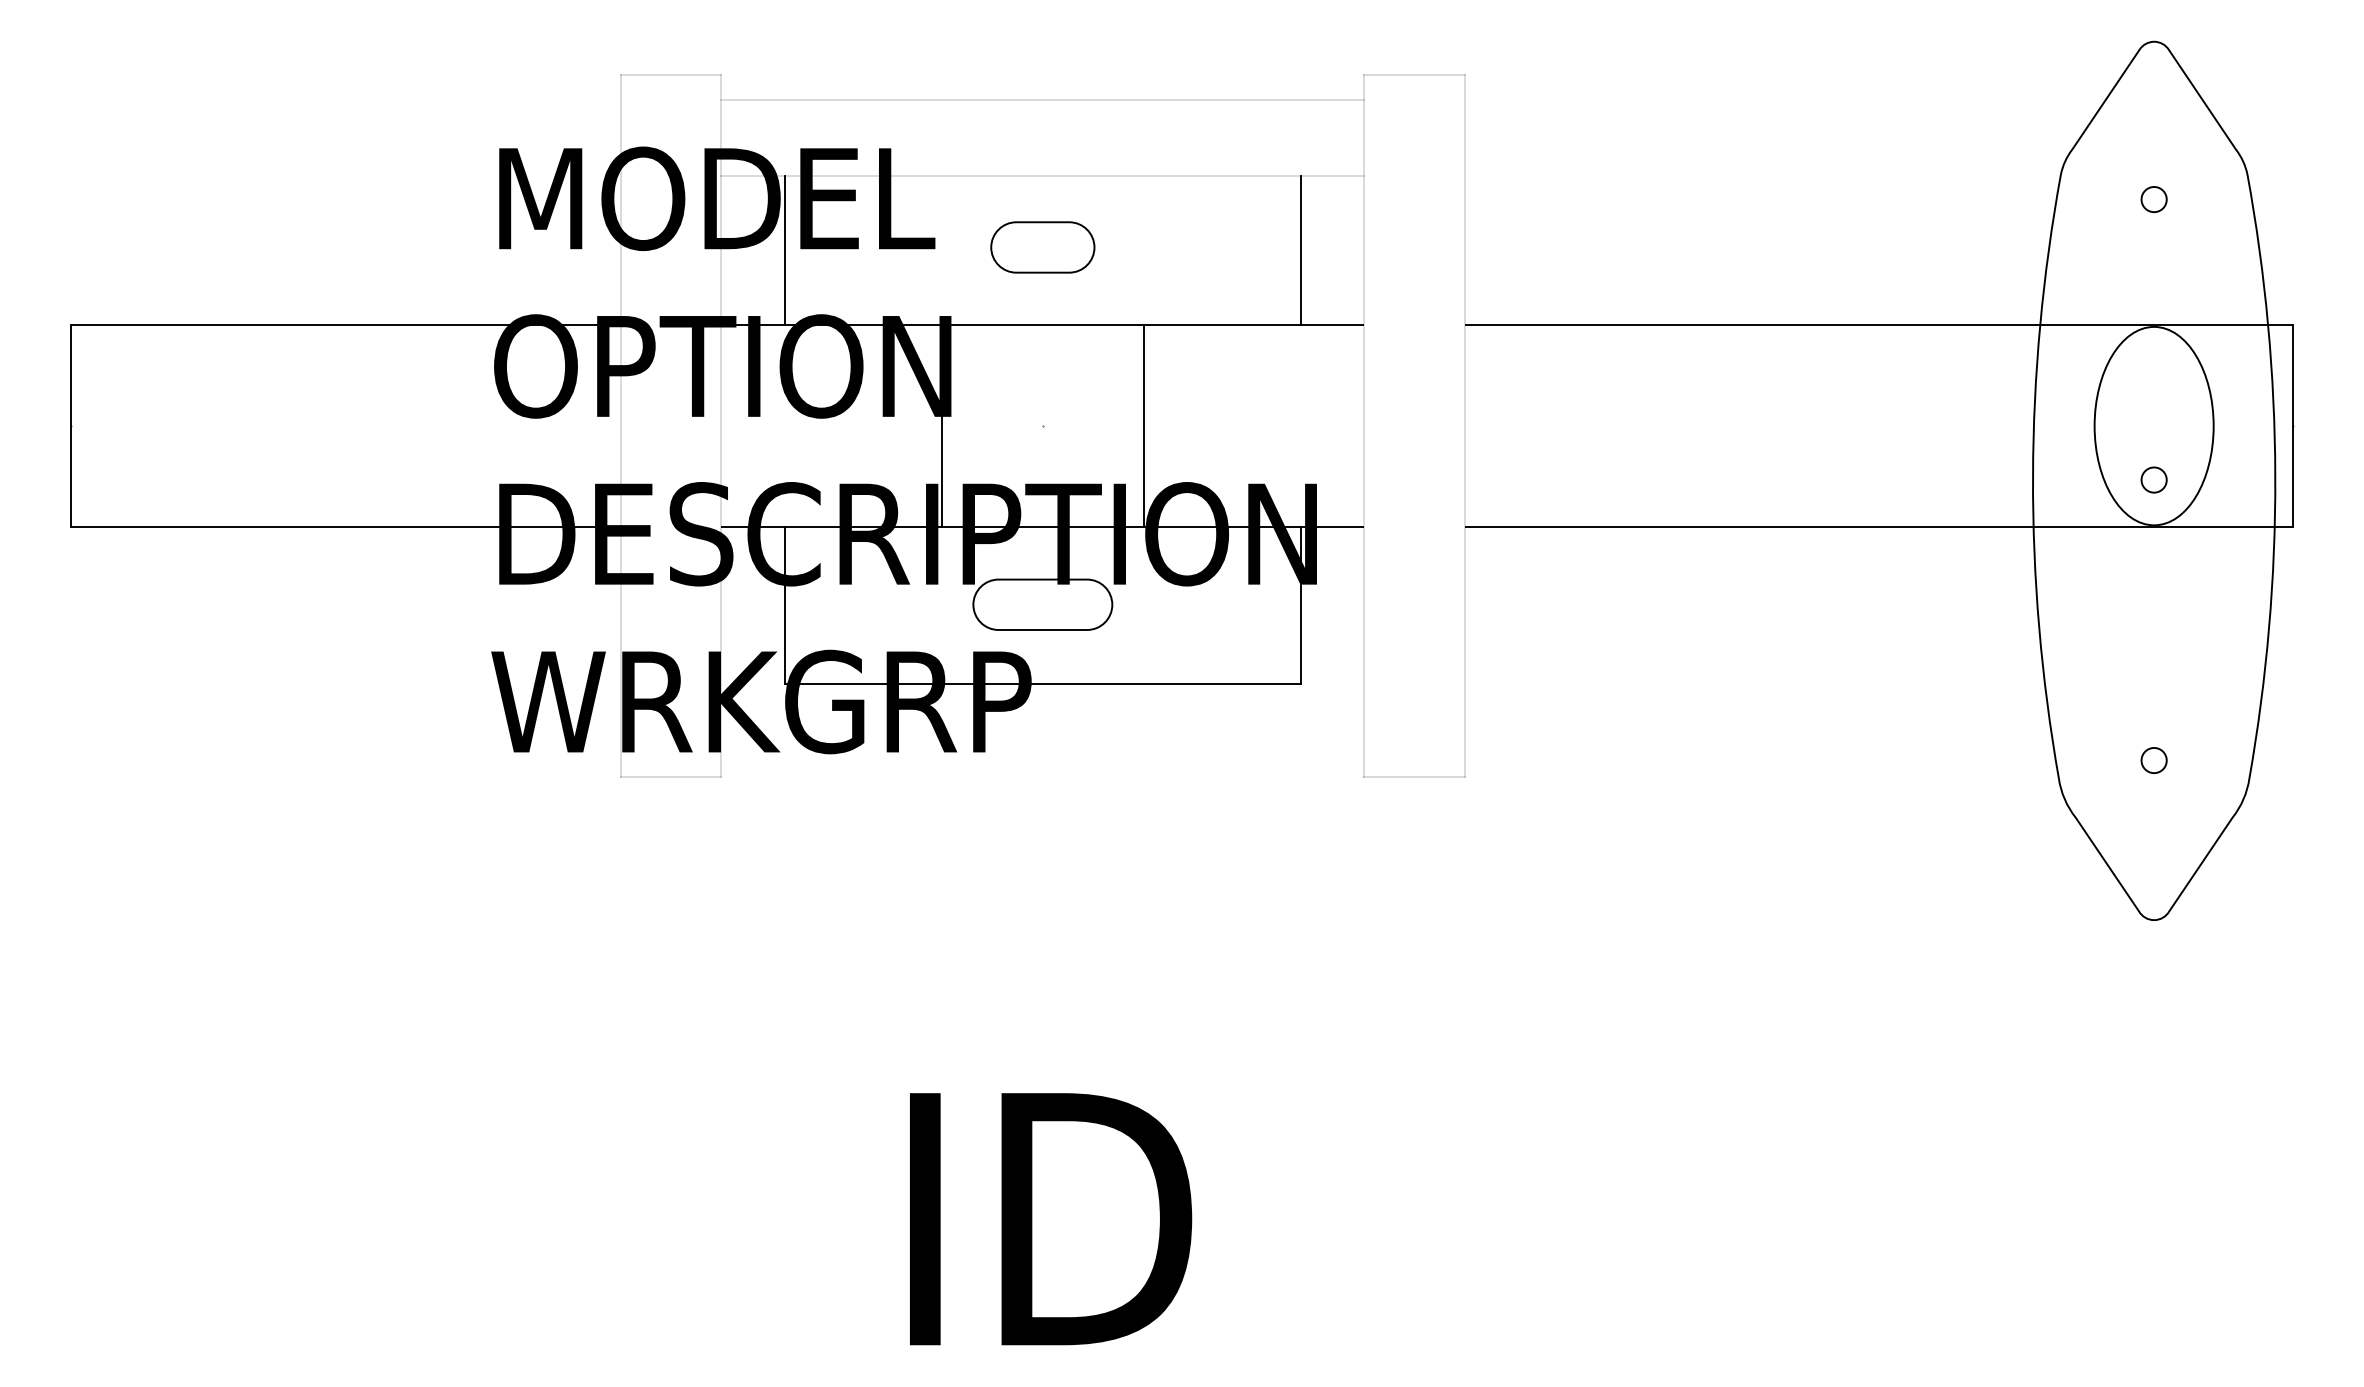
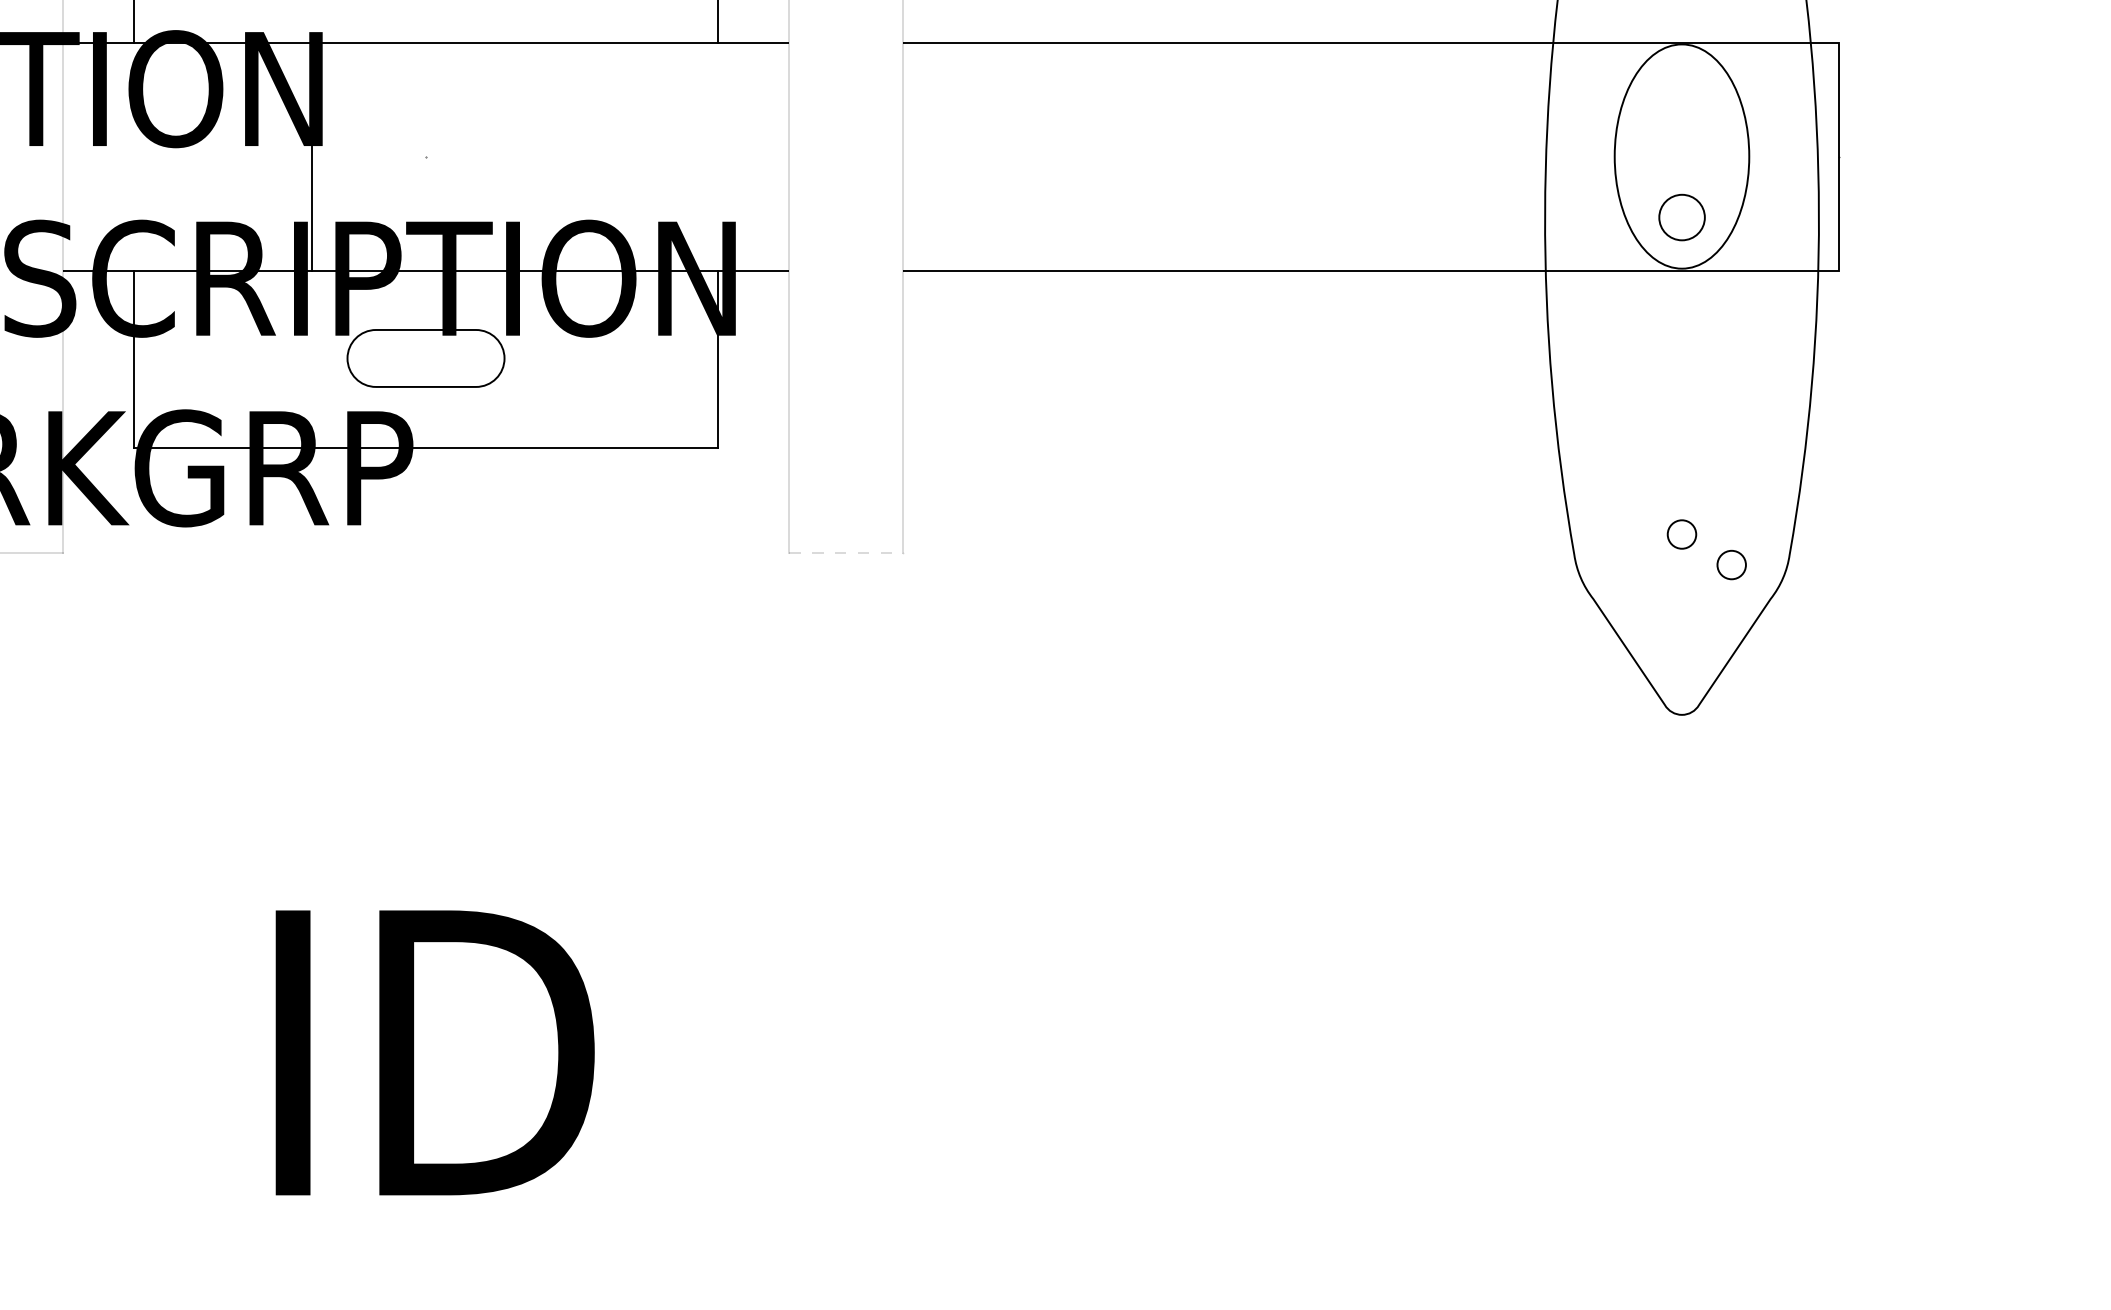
line: (1143, 425) -> (539, 155), removed
part: (2153, 479) -> (1681, 216), size x1.6
line: (1415, 777) -> (847, 553), solid -> dashed
part: (2197, 787) -> (1730, 564), added

